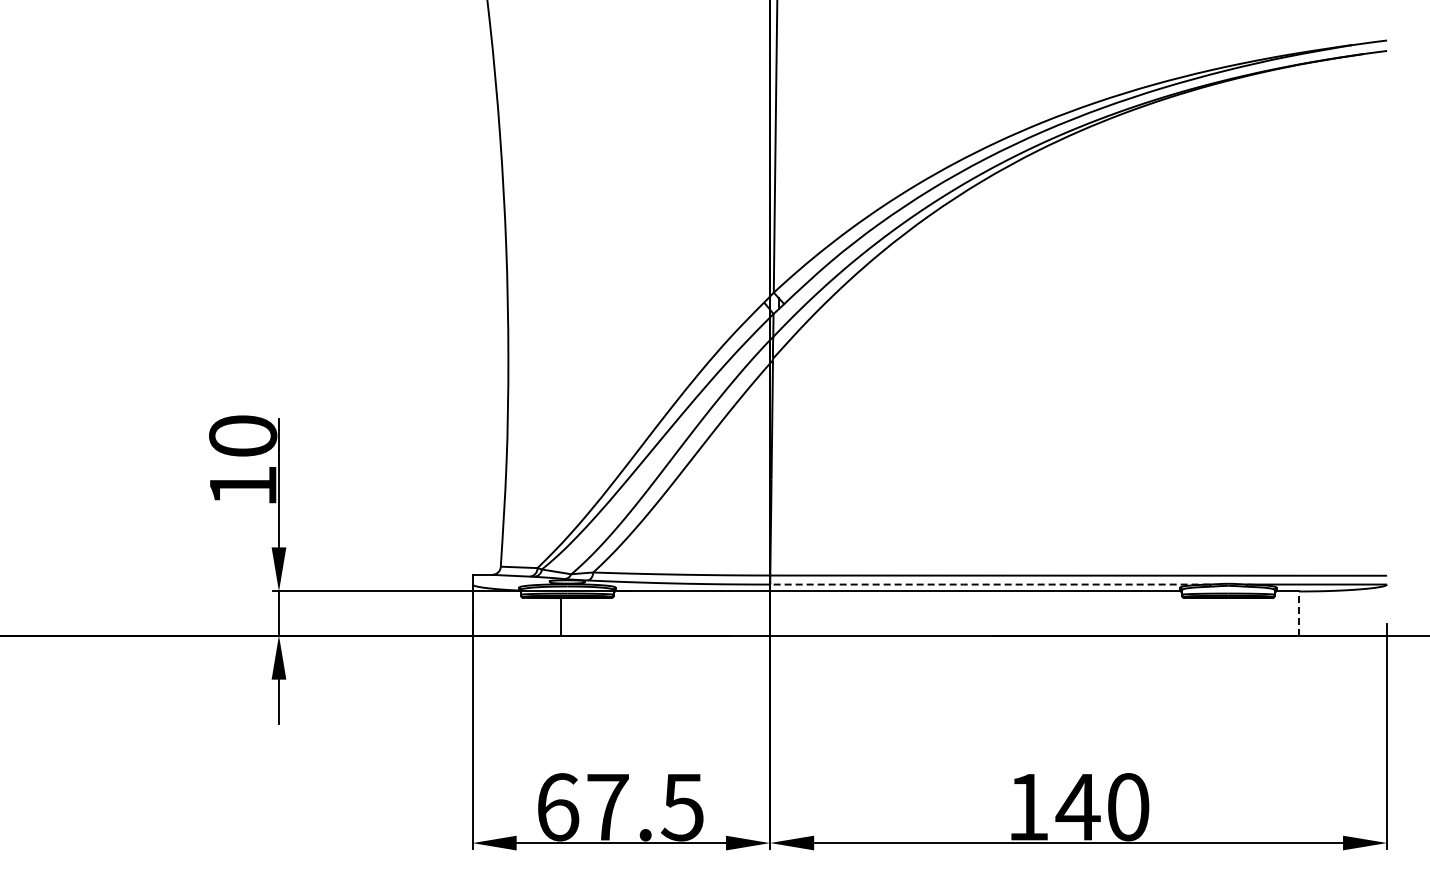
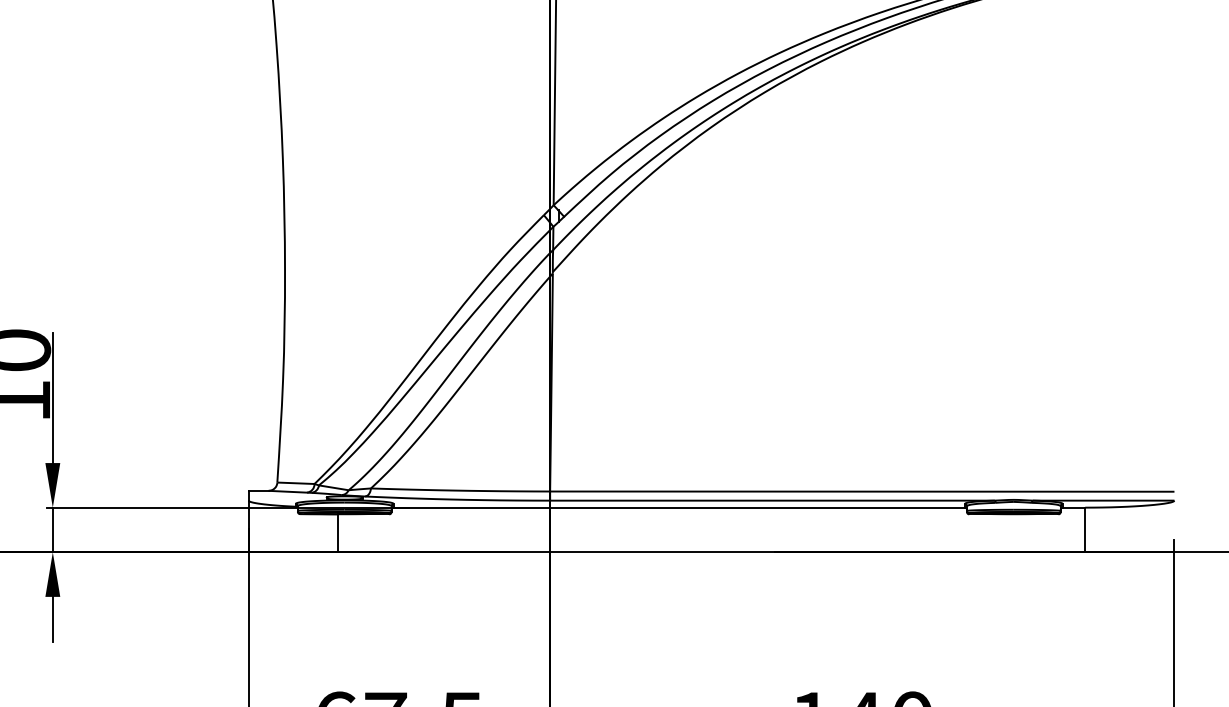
line: (989, 584) -> (772, 500), dashed -> solid
line: (1298, 613) -> (1084, 529), dashed -> solid

